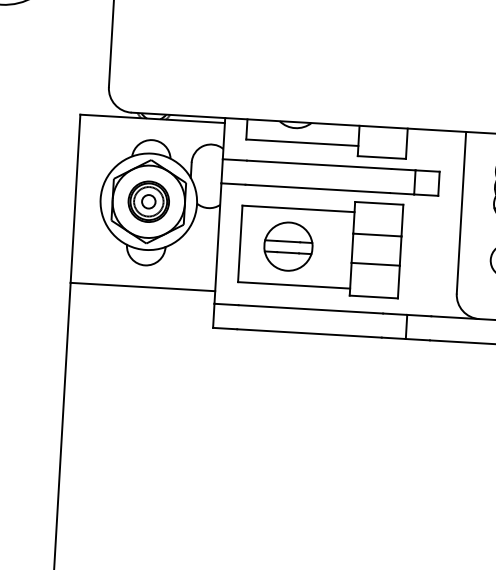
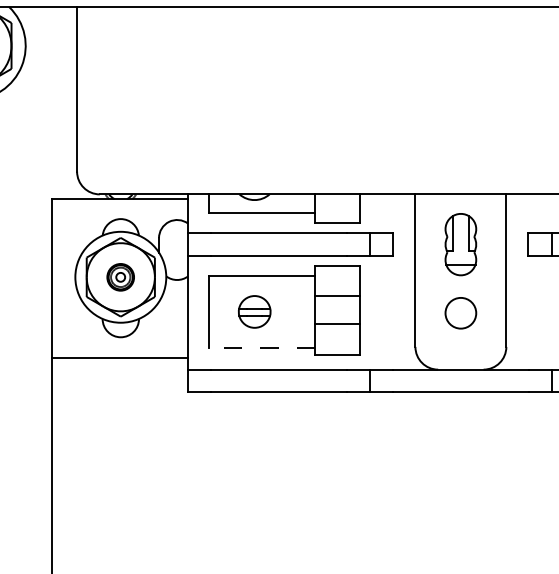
part: (148, 202) -> (120, 277), size x0.7
part: (288, 246) -> (254, 311), size x0.7
line: (293, 284) -> (261, 347), solid -> dashed

